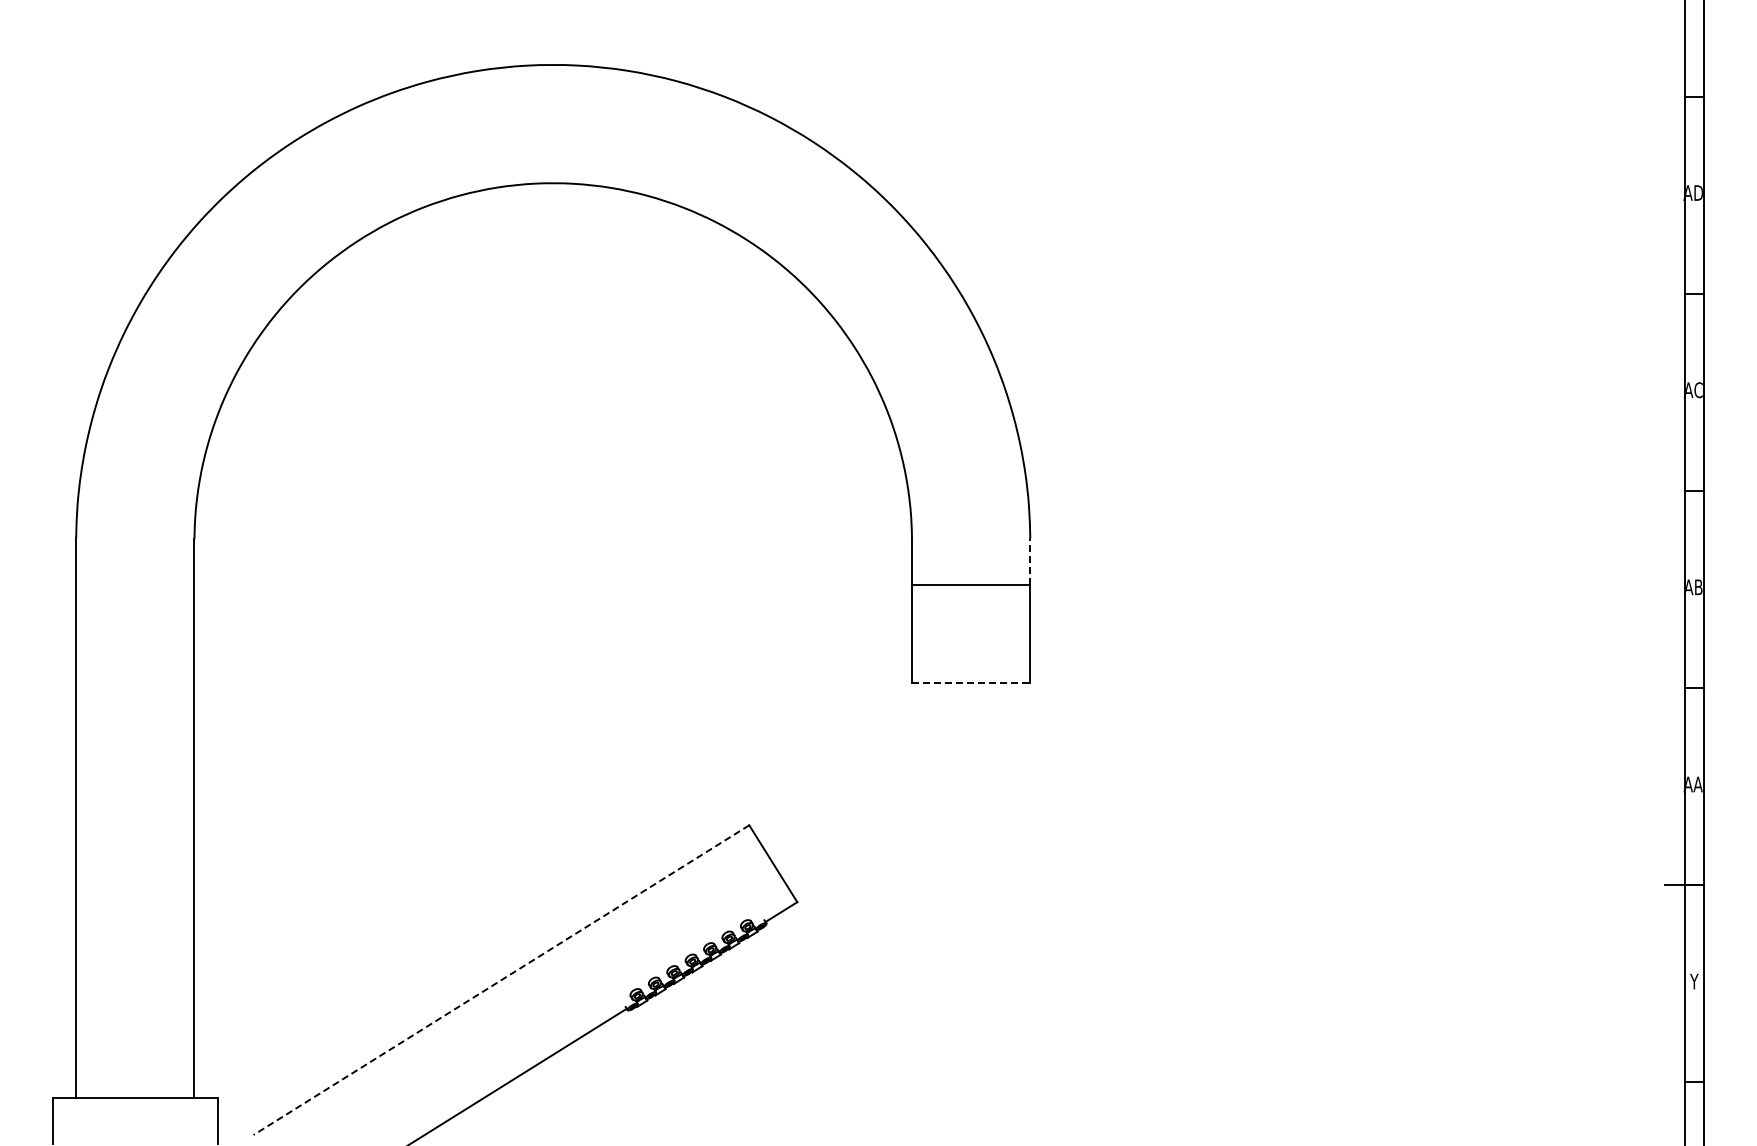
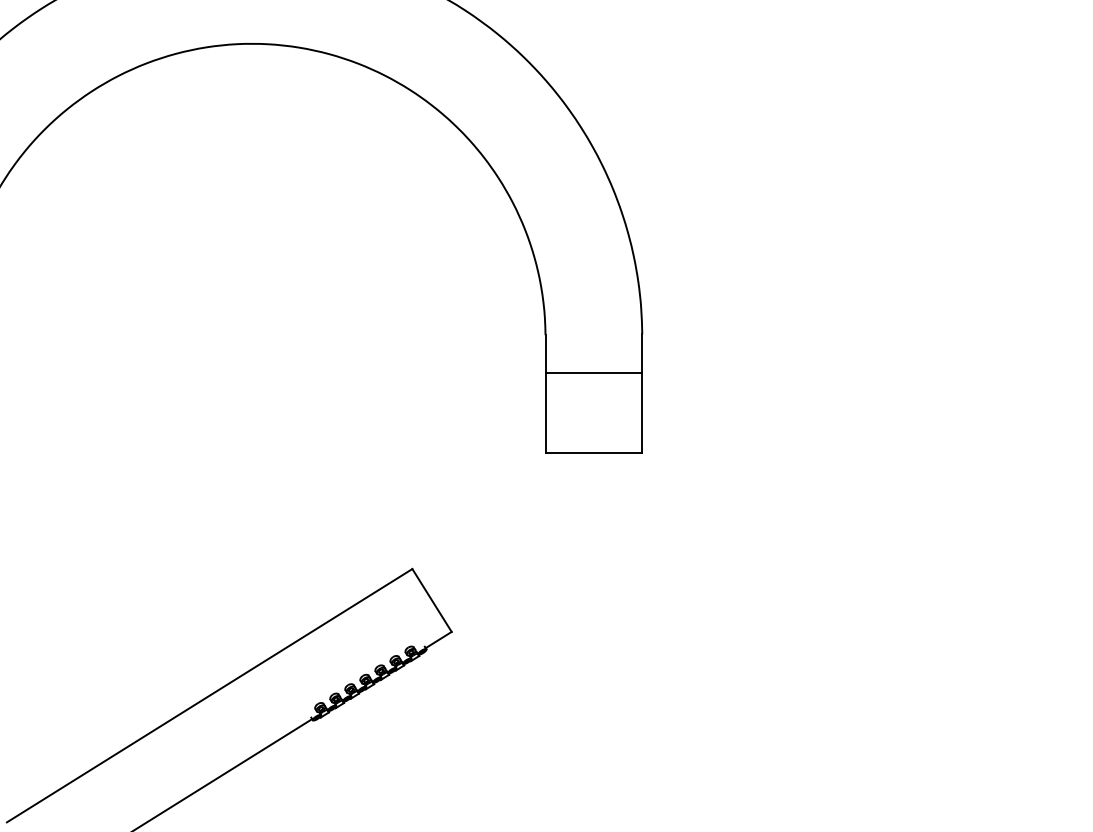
line: (1030, 561) -> (642, 353), dashed -> solid
line: (971, 683) -> (594, 453), dashed -> solid
line: (501, 980) -> (209, 695), dashed -> solid

